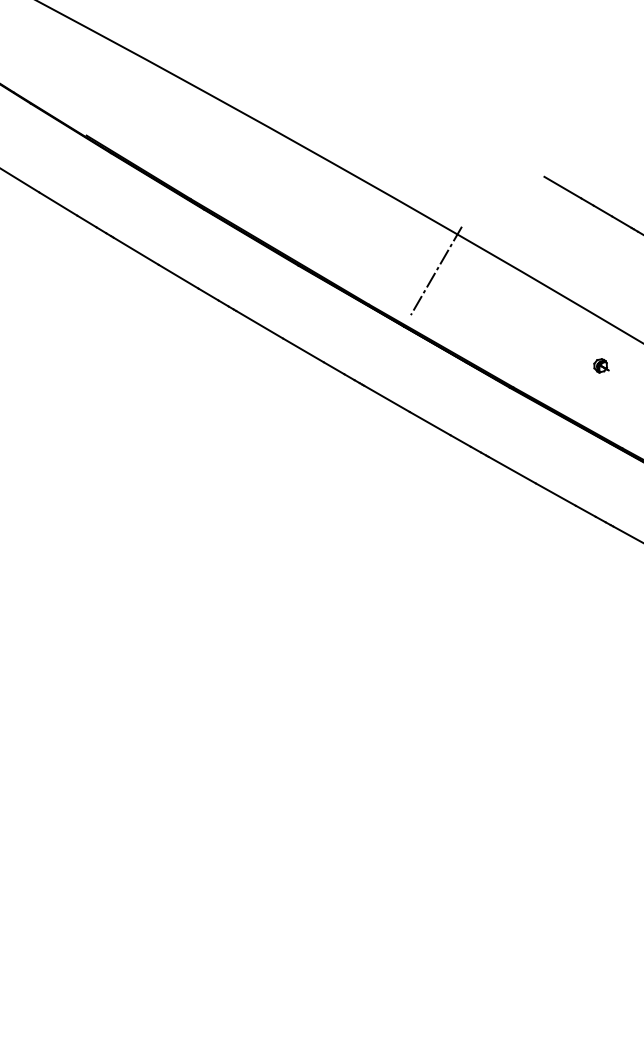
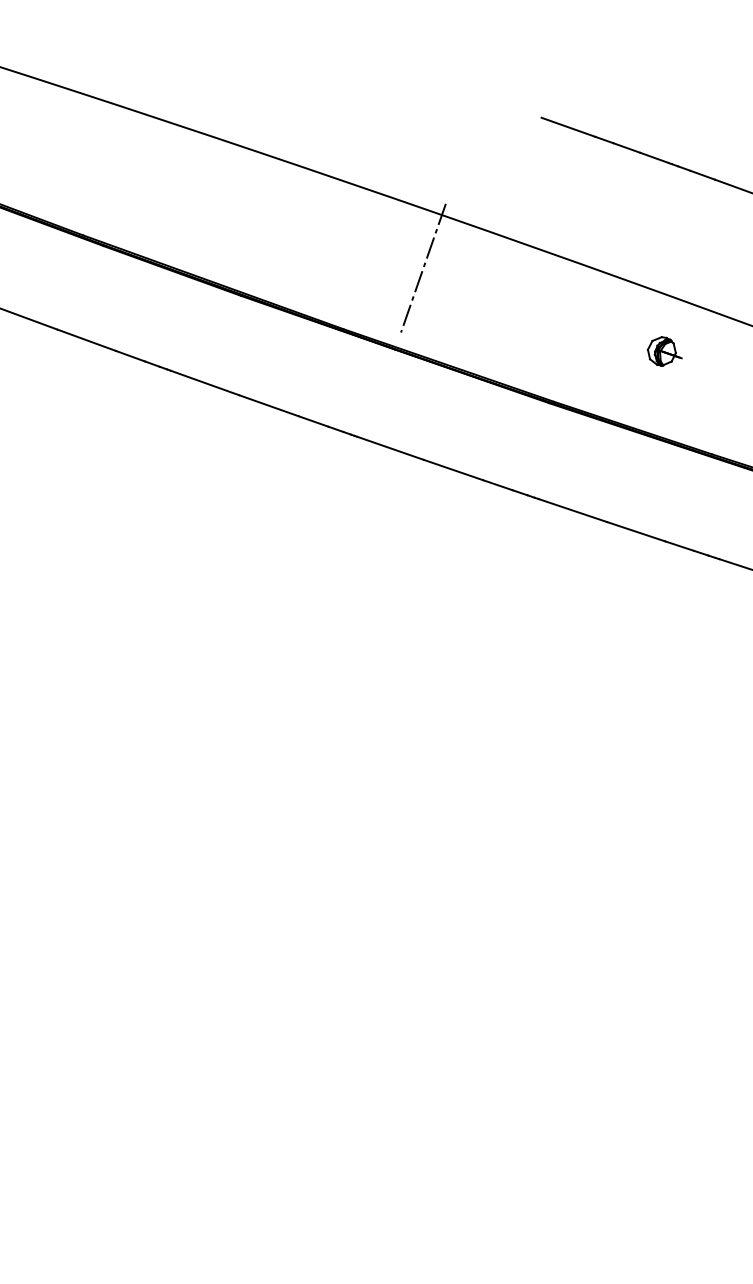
part: (601, 365) -> (663, 350), size x1.6

